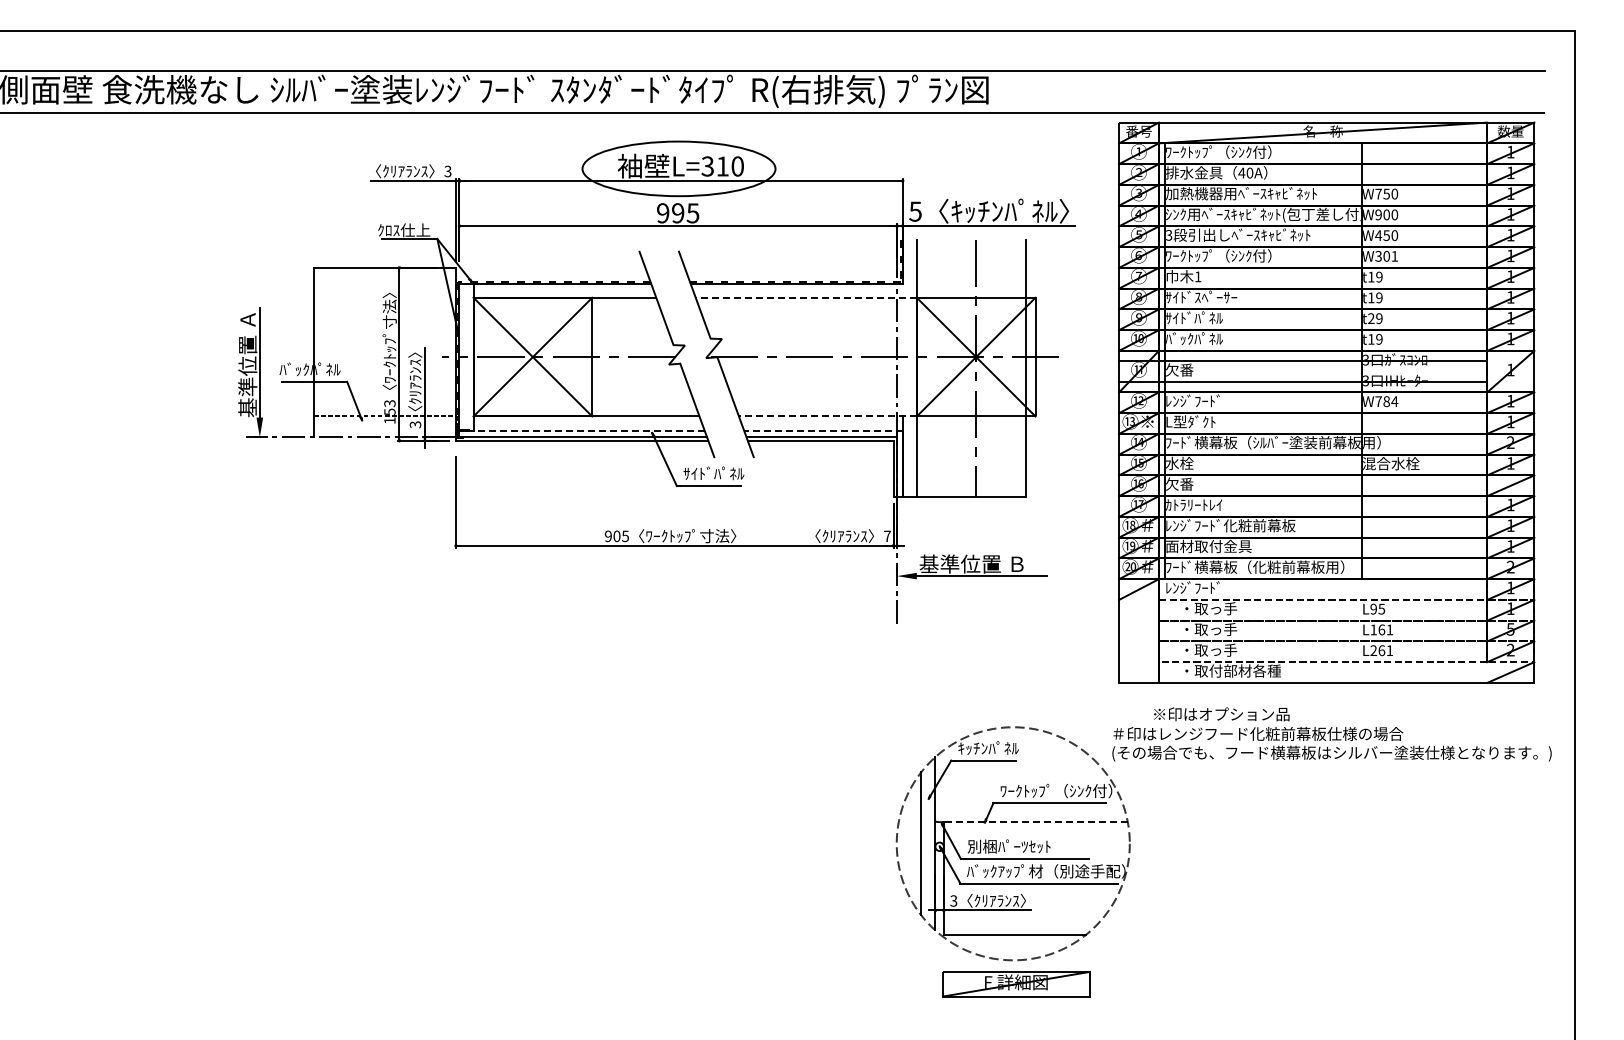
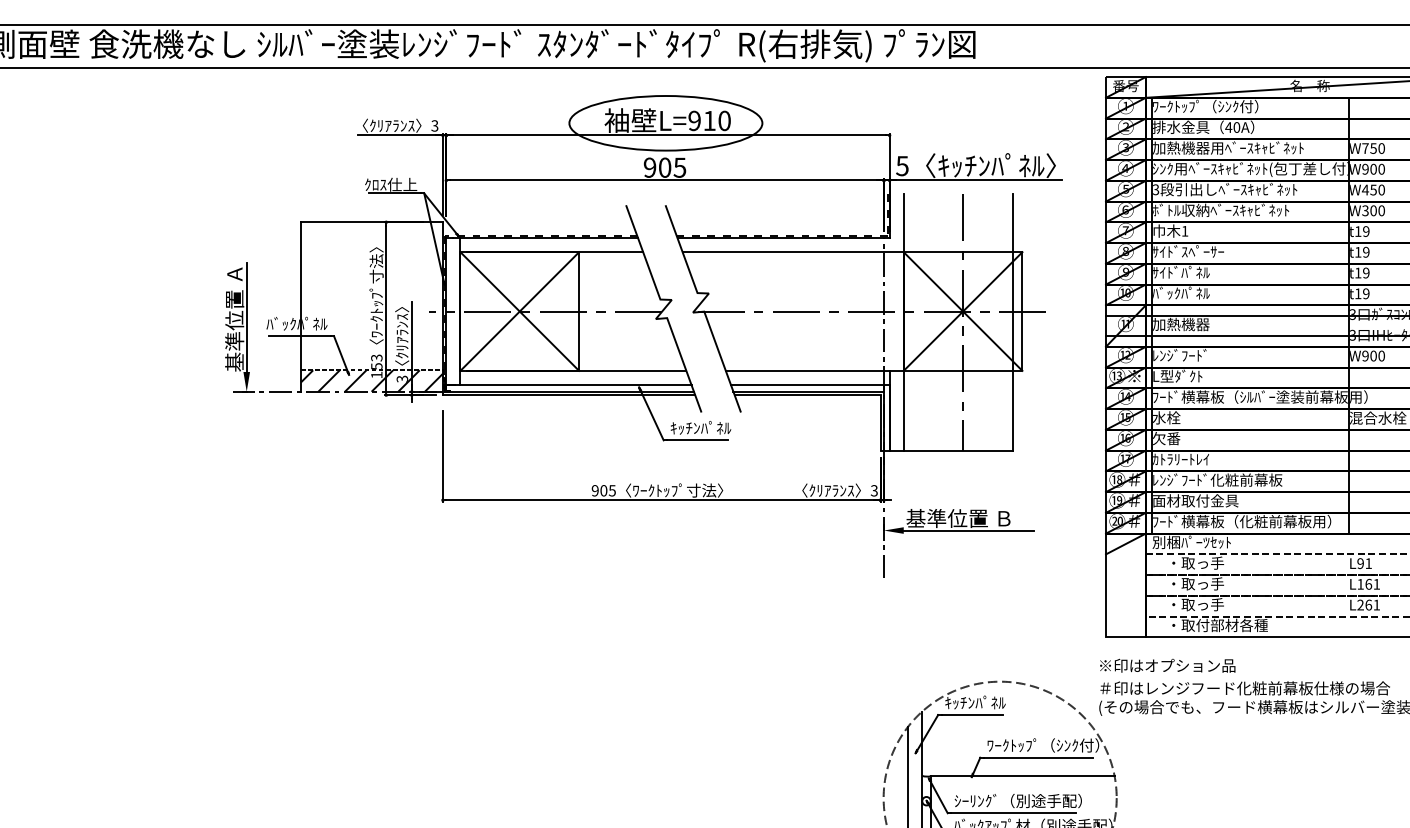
text: (707, 166) -> (694, 120), L=310 -> L=910
text: (678, 213) -> (665, 167), 995 -> 905
text: (1234, 255) -> (1221, 209), ﾜｰｸﾄｯﾌﾟ（ｼﾝｸ付） -> ﾎﾞﾄﾙ収納ﾍﾞｰｽｷｬﾋﾞﾈｯﾄ
text: (1394, 256) -> (1381, 210), W301 -> W300
line: (806, 297) -> (793, 251), dashed -> solid
text: (1371, 318) -> (1358, 272), t29 -> t19
text: (1194, 369) -> (1181, 323), 欠番 -> 加熱機器
text: (1386, 401) -> (1373, 355), W784 -> W900
line: (827, 416) -> (814, 370), dashed -> solid
hatch: (385, 426) -> (372, 380), added
line: (582, 430) -> (569, 384), dashed -> solid
line: (822, 430) -> (809, 384), dashed -> solid
text: (697, 473) -> (684, 427), ｻｲﾄﾞﾊﾟﾈﾙ -> ｷｯﾁﾝﾊﾟﾈﾙ
text: (887, 536) -> (874, 490), 7 -> 3
text: (1204, 587) -> (1191, 541), ﾚﾝｼﾞﾌｰﾄﾞ -> 別梱ﾊﾟｰﾂｾｯﾄ
text: (1381, 608) -> (1368, 562), L95 -> L91
text: (1221, 714) -> (1167, 665), moved
line: (1035, 821) -> (1022, 775), dashed -> solid
text: (1031, 846) -> (1018, 800), 別梱ﾊﾟｰﾂｾｯﾄ -> ｼｰﾘﾝｸﾞ（別途手配）

